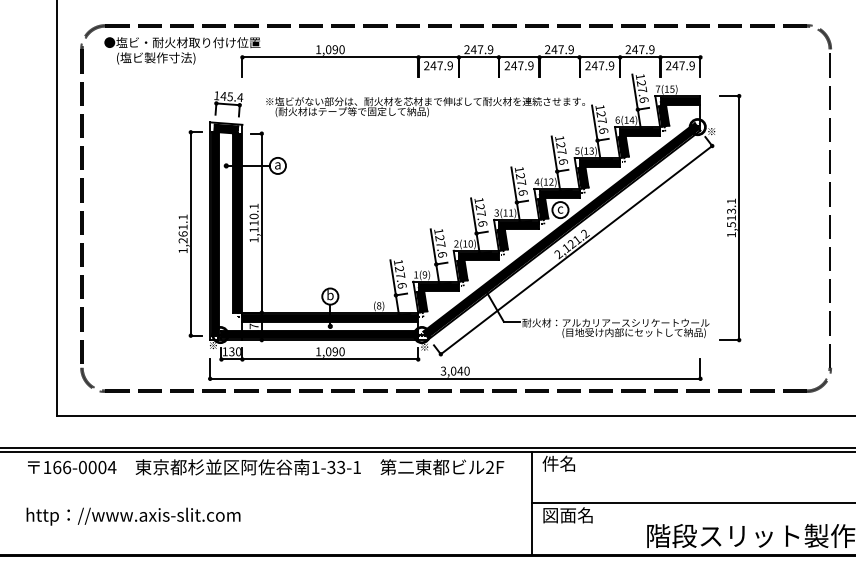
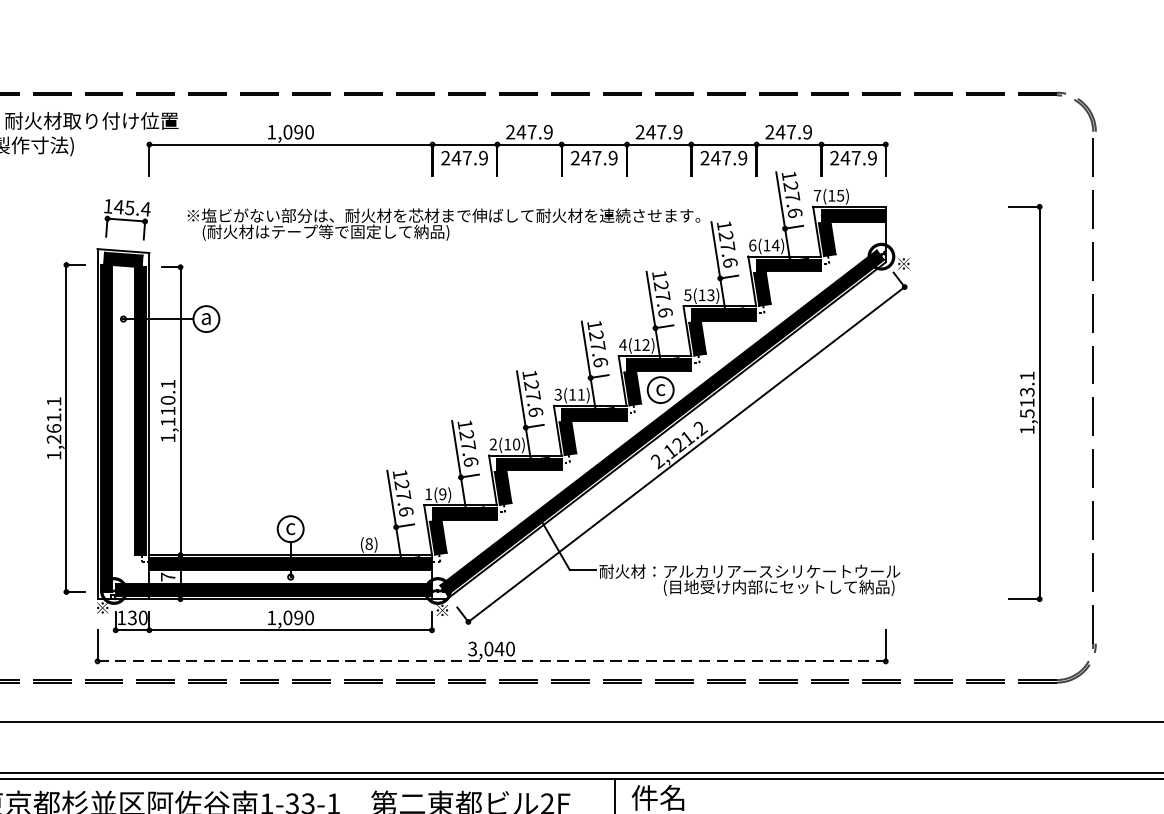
part: (730, 218) -> (1025, 403), moved
text: (330, 295) -> (290, 527), b -> c
line: (455, 378) -> (491, 660), solid -> dashed

